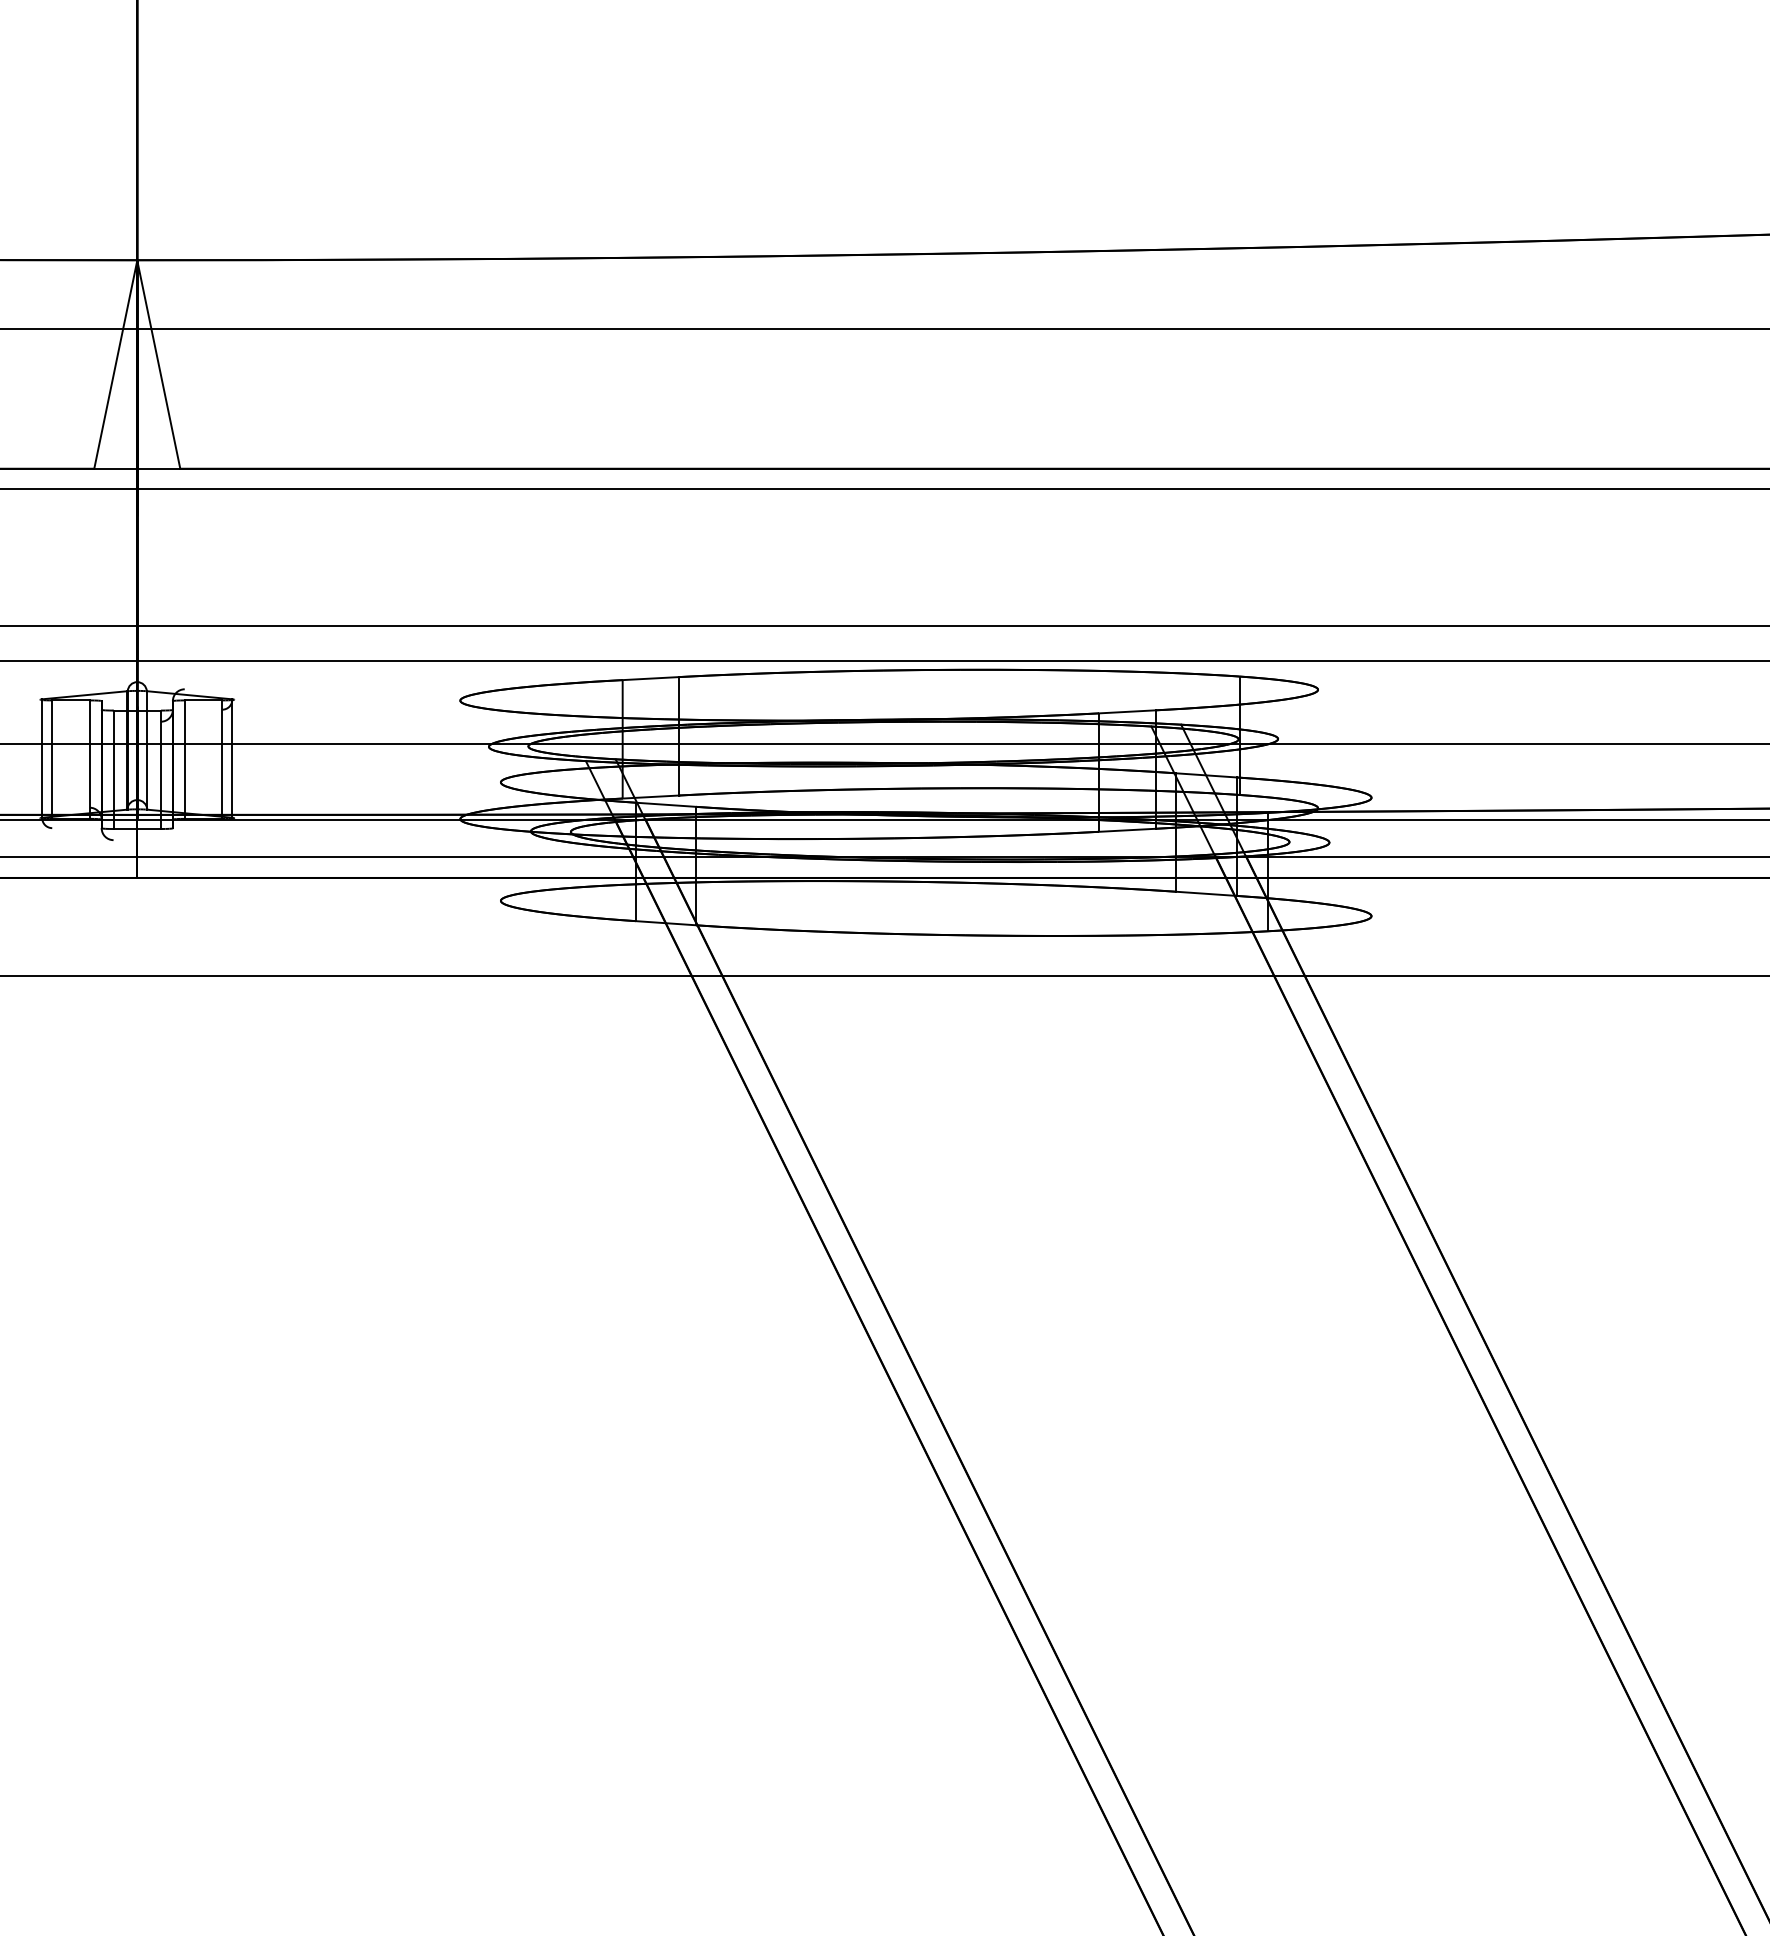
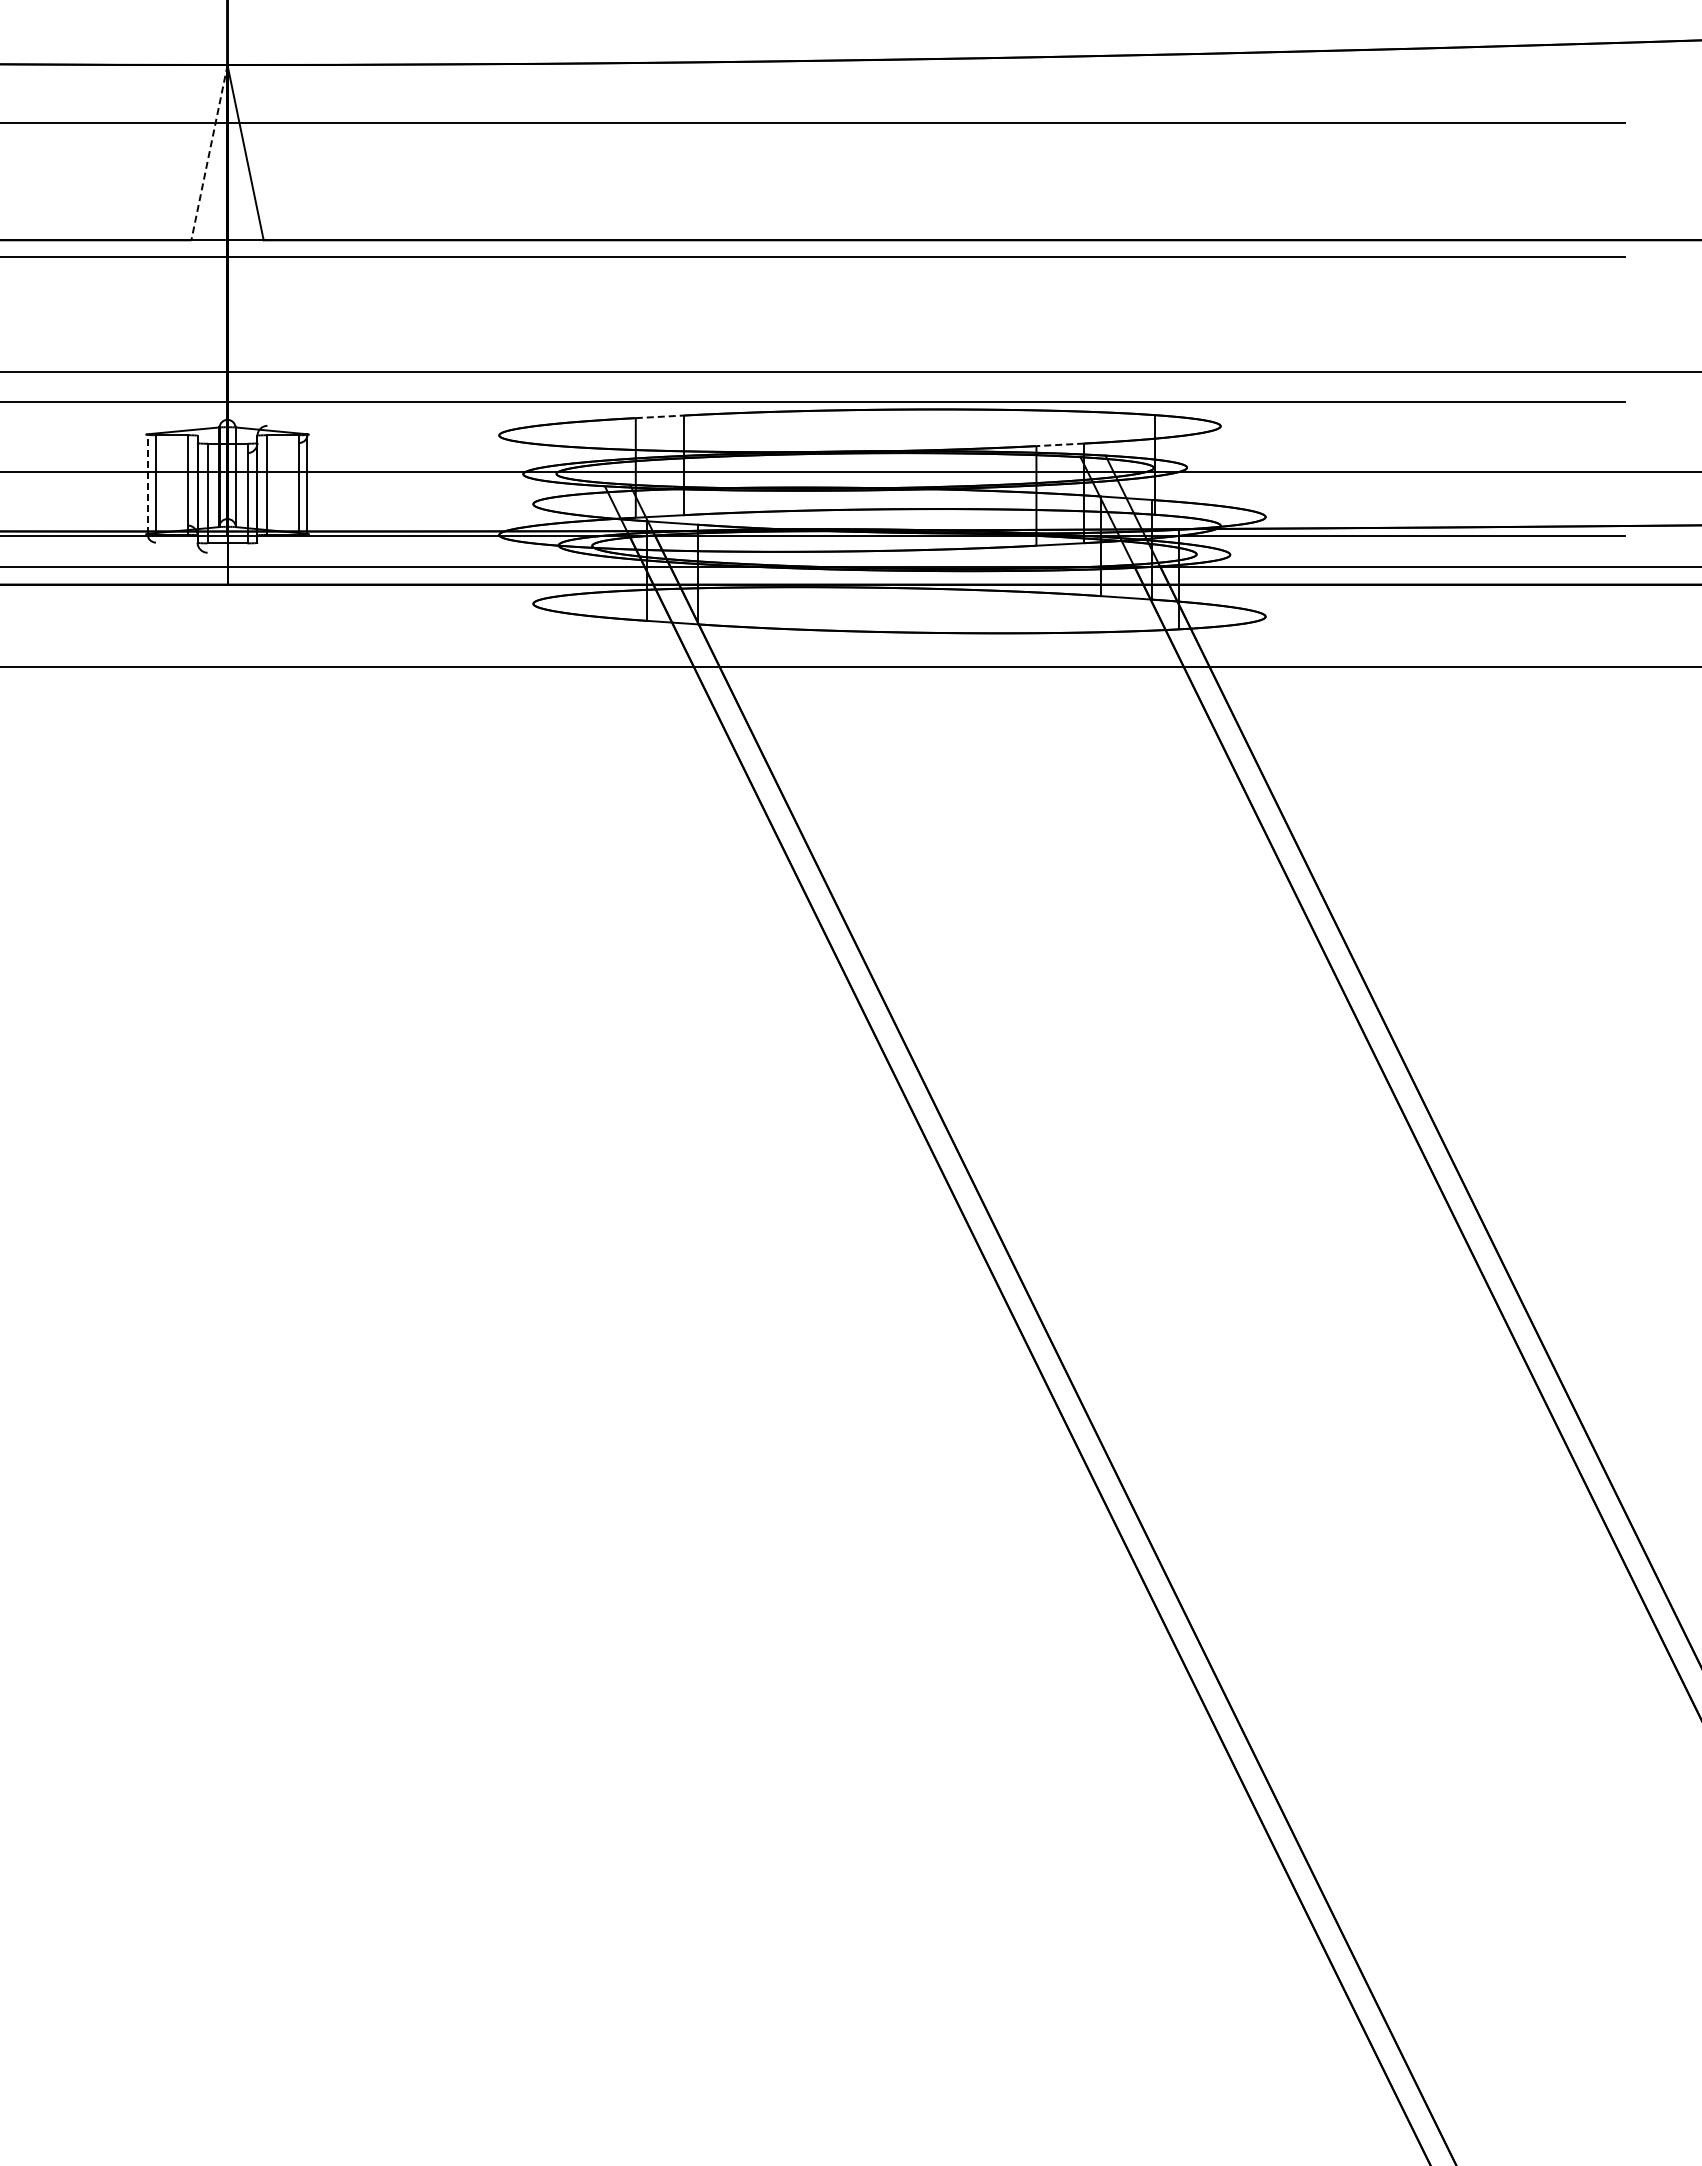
line: (115, 364) -> (209, 152), solid -> dashed
line: (650, 678) -> (659, 416), solid -> dashed
line: (1127, 711) -> (1060, 444), solid -> dashed
line: (42, 759) -> (147, 484), solid -> dashed

